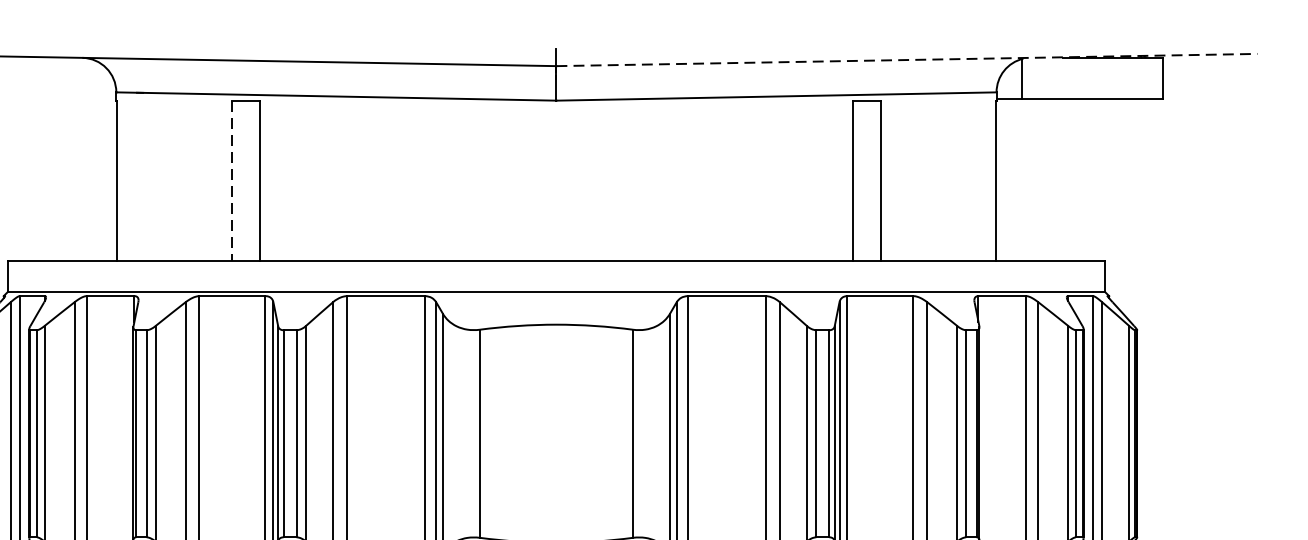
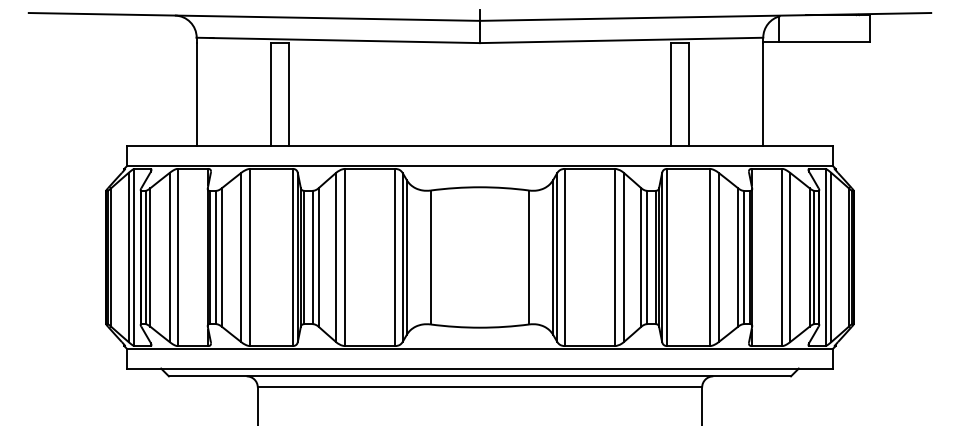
line: (906, 59) -> (705, 16), dashed -> solid
line: (230, 180) -> (270, 94), dashed -> solid

